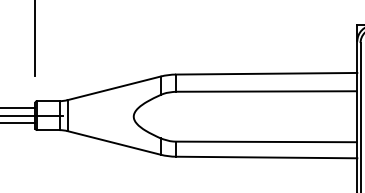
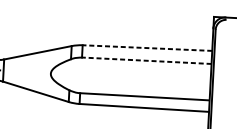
line: (266, 73) -> (147, 47), solid -> dashed
line: (266, 91) -> (146, 60), solid -> dashed

